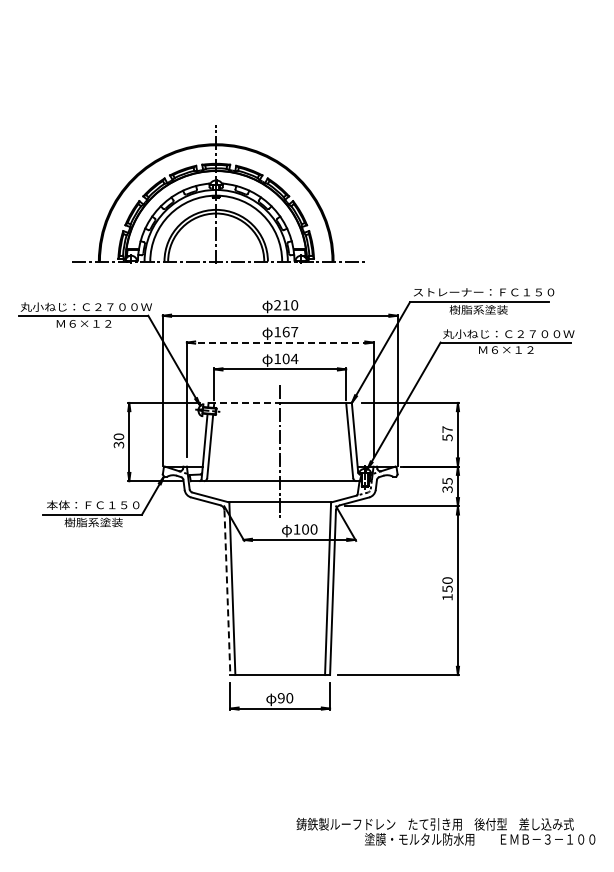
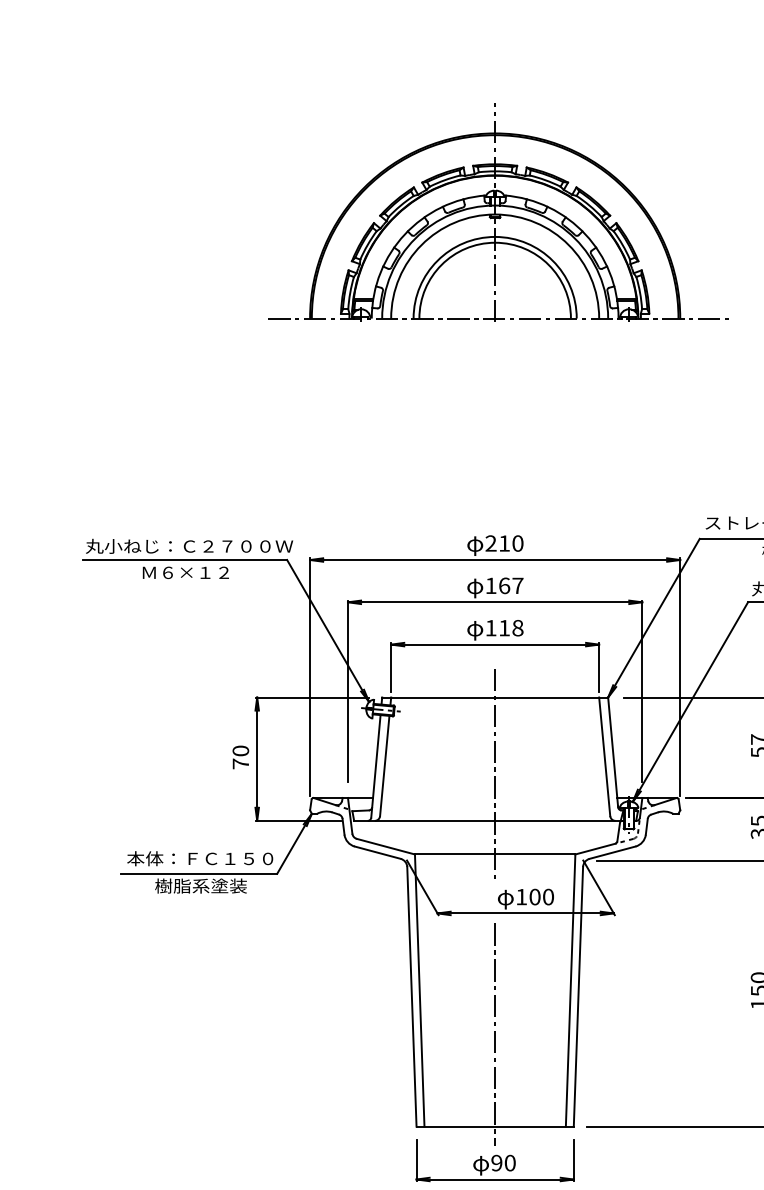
part: (218, 194) -> (498, 212), moved
line: (280, 342) -> (495, 602), dashed -> solid
text: (290, 358) -> (511, 627), 104 -> 118
line: (244, 402) -> (438, 696), dashed -> solid
text: (118, 444) -> (240, 763), 30 -> 70
line: (227, 593) -> (412, 998), dashed -> solid
line: (280, 616) -> (495, 1034), added

